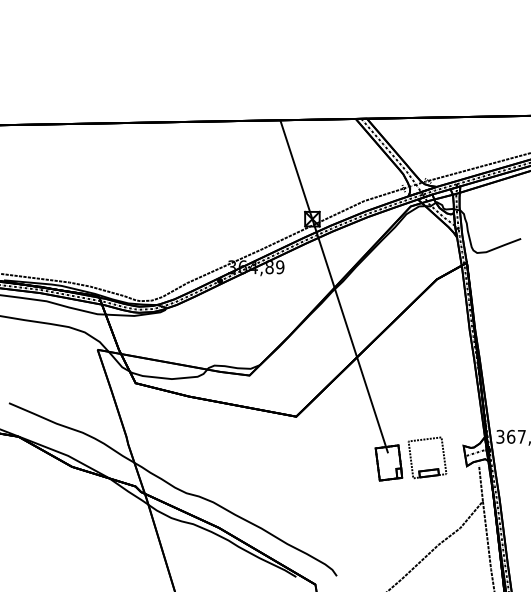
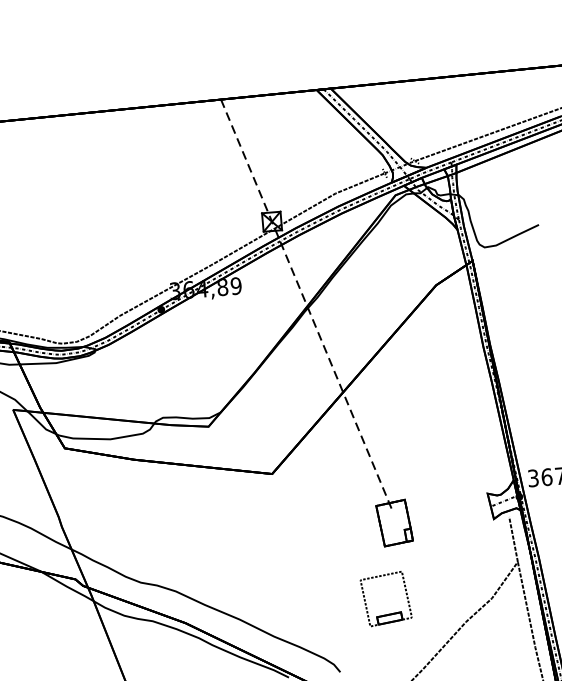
line: (334, 286) -> (307, 304), solid -> dashed
part: (427, 469) -> (387, 613), moved

